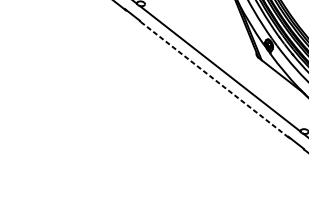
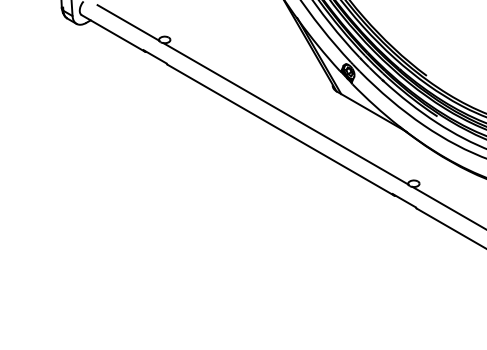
line: (215, 80) -> (281, 130), dashed -> solid

